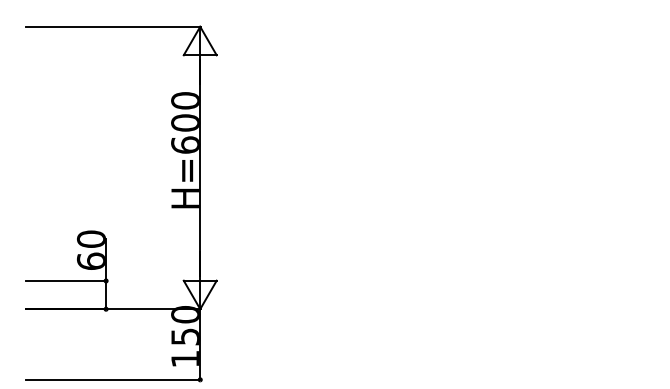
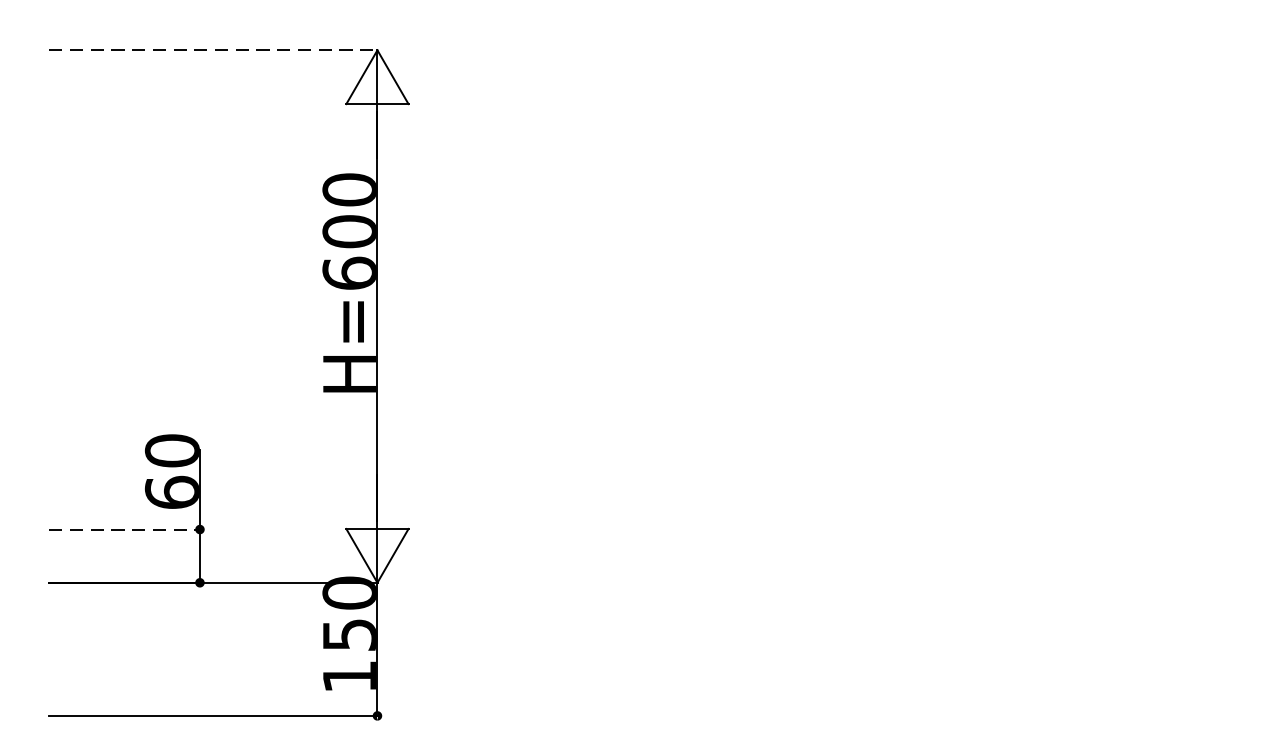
line: (113, 26) -> (213, 49), solid -> dashed
line: (66, 280) -> (125, 528), solid -> dashed

